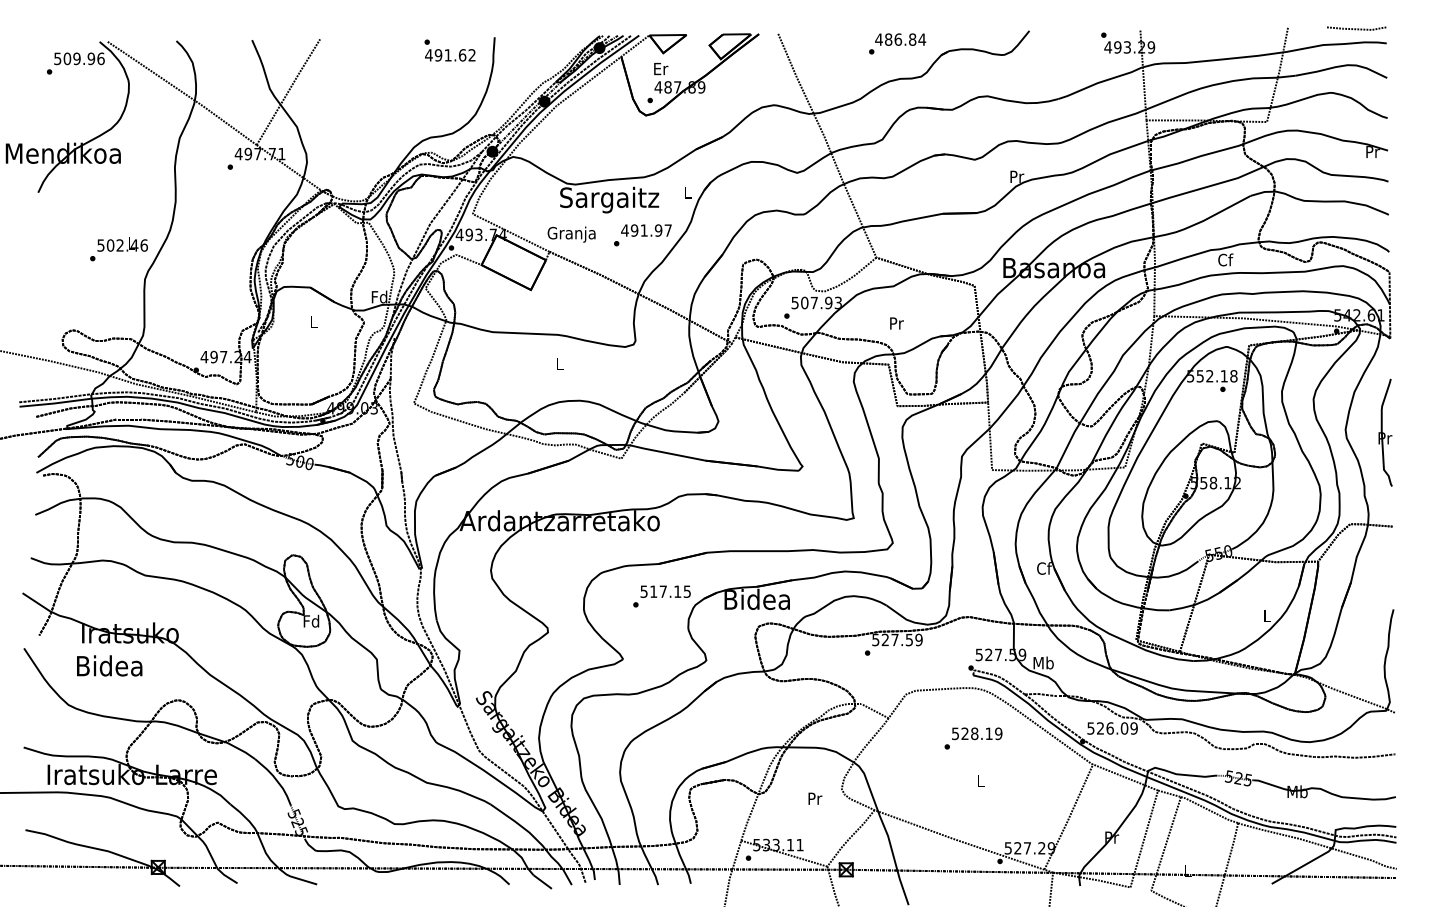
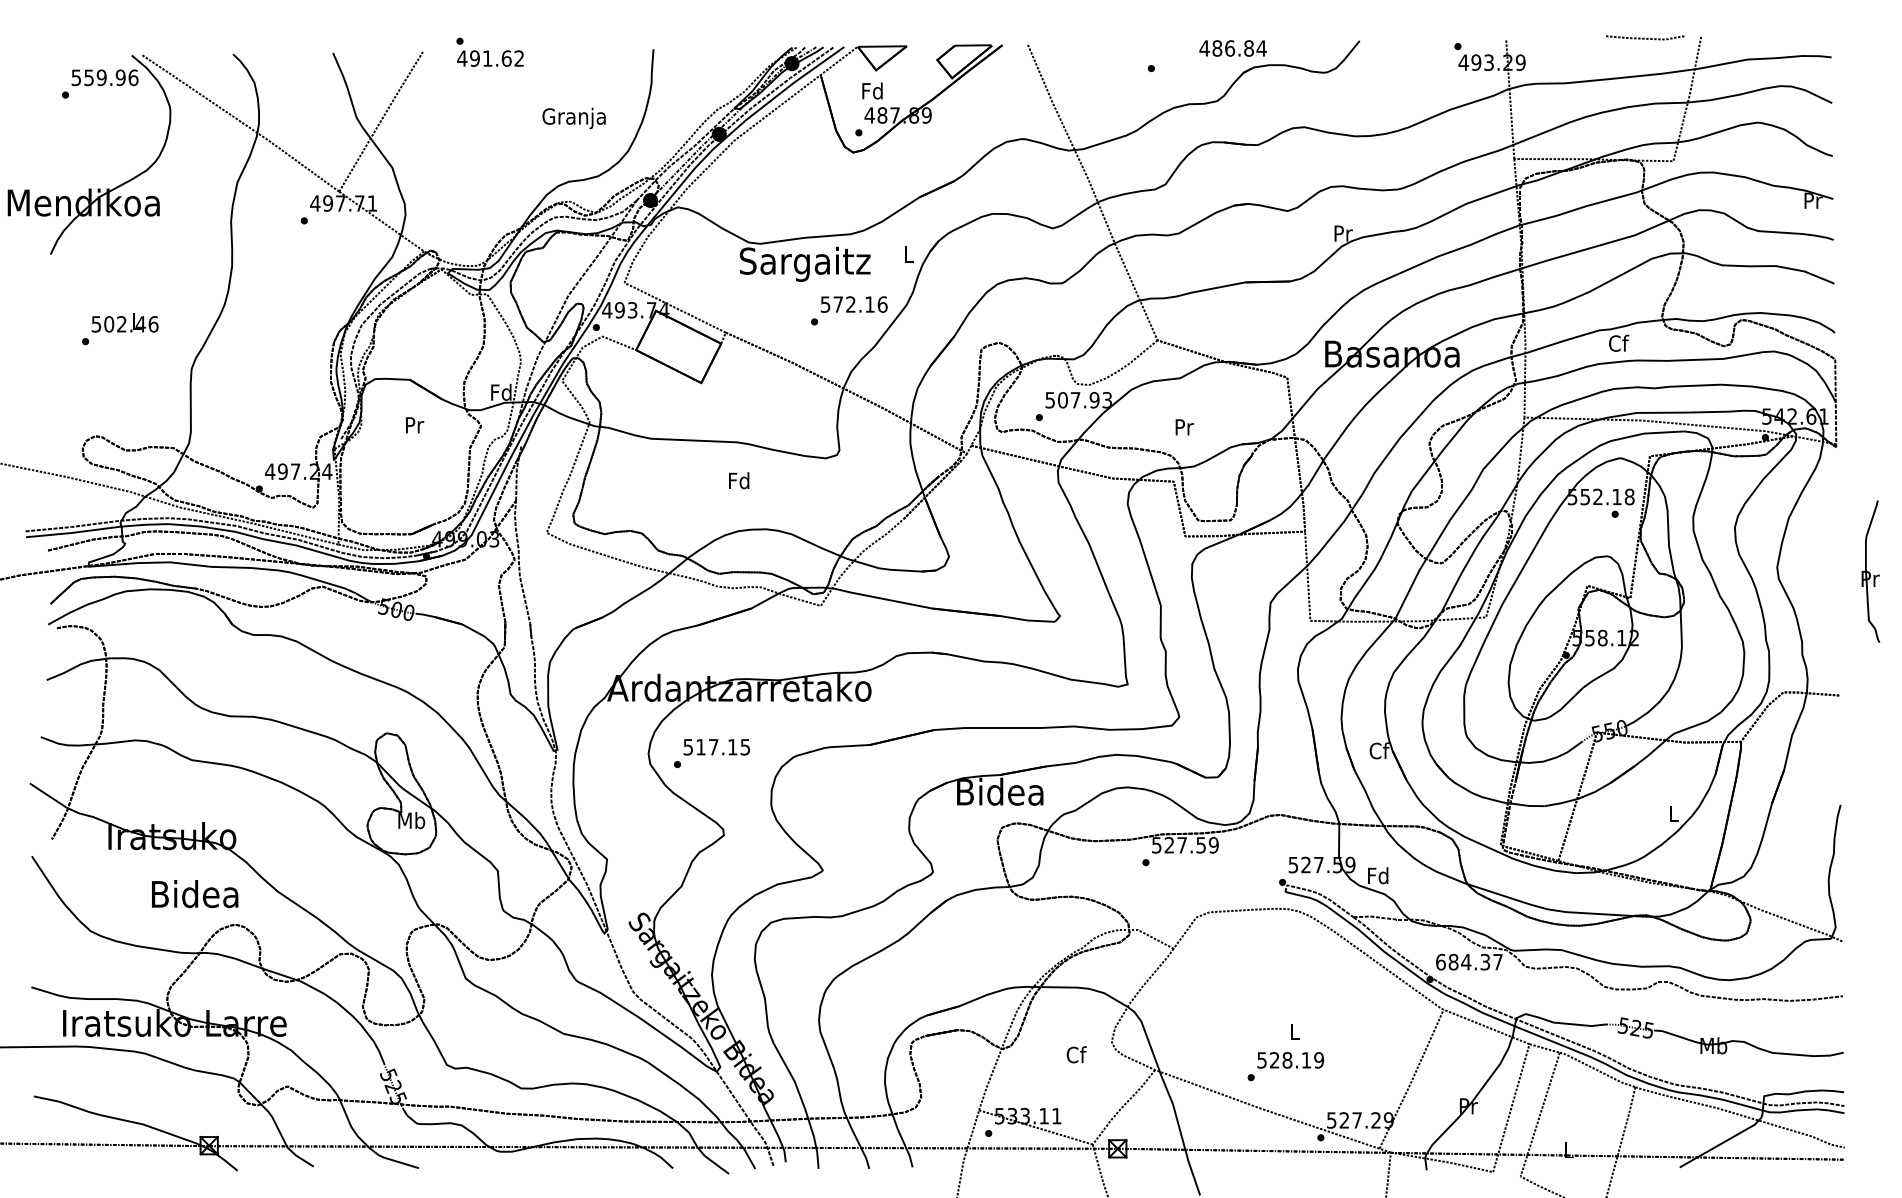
line: (1356, 28) -> (1645, 37), moved
text: (900, 39) -> (1232, 48), moved
text: (449, 50) -> (489, 52), moved
text: (67, 58) -> (89, 77), 509.96 -> 559.96
text: (660, 68) -> (872, 90), Er -> Fd
text: (646, 230) -> (853, 304), 491.97 -> 572.16
text: (571, 234) -> (573, 118), moved
text: (118, 249) -> (119, 329), moved
text: (314, 321) -> (415, 424), L -> Pr
text: (559, 363) -> (739, 480), L -> Fd
part: (1385, 432) -> (1870, 571), moved
text: (661, 596) -> (711, 753), moved
text: (311, 620) -> (411, 819), Fd -> Mb
text: (1043, 662) -> (1378, 875), Mb -> Fd
text: (109, 665) -> (194, 893), moved
text: (1112, 728) -> (1469, 962), 526.09 -> 684.37
text: (973, 738) -> (1285, 1066), moved
text: (814, 798) -> (1075, 1054), Pr -> Cf

